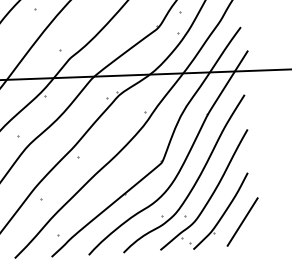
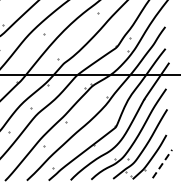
line: (242, 221) -> (162, 163), solid -> dashed

